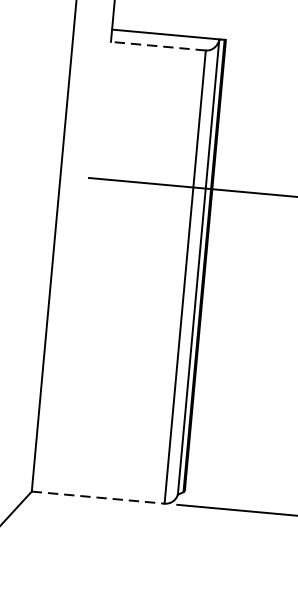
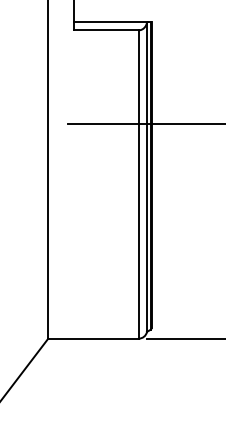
line: (157, 46) -> (105, 30), dashed -> solid
line: (98, 497) -> (93, 338), dashed -> solid

